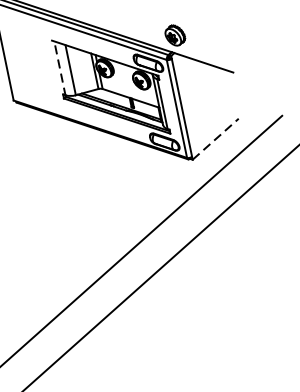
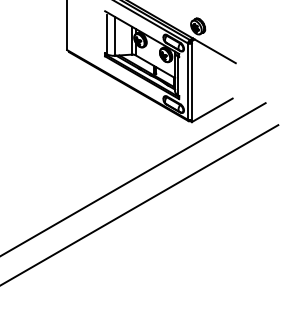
line: (60, 71) -> (106, 35), dashed -> solid
line: (216, 139) -> (212, 110), dashed -> solid

